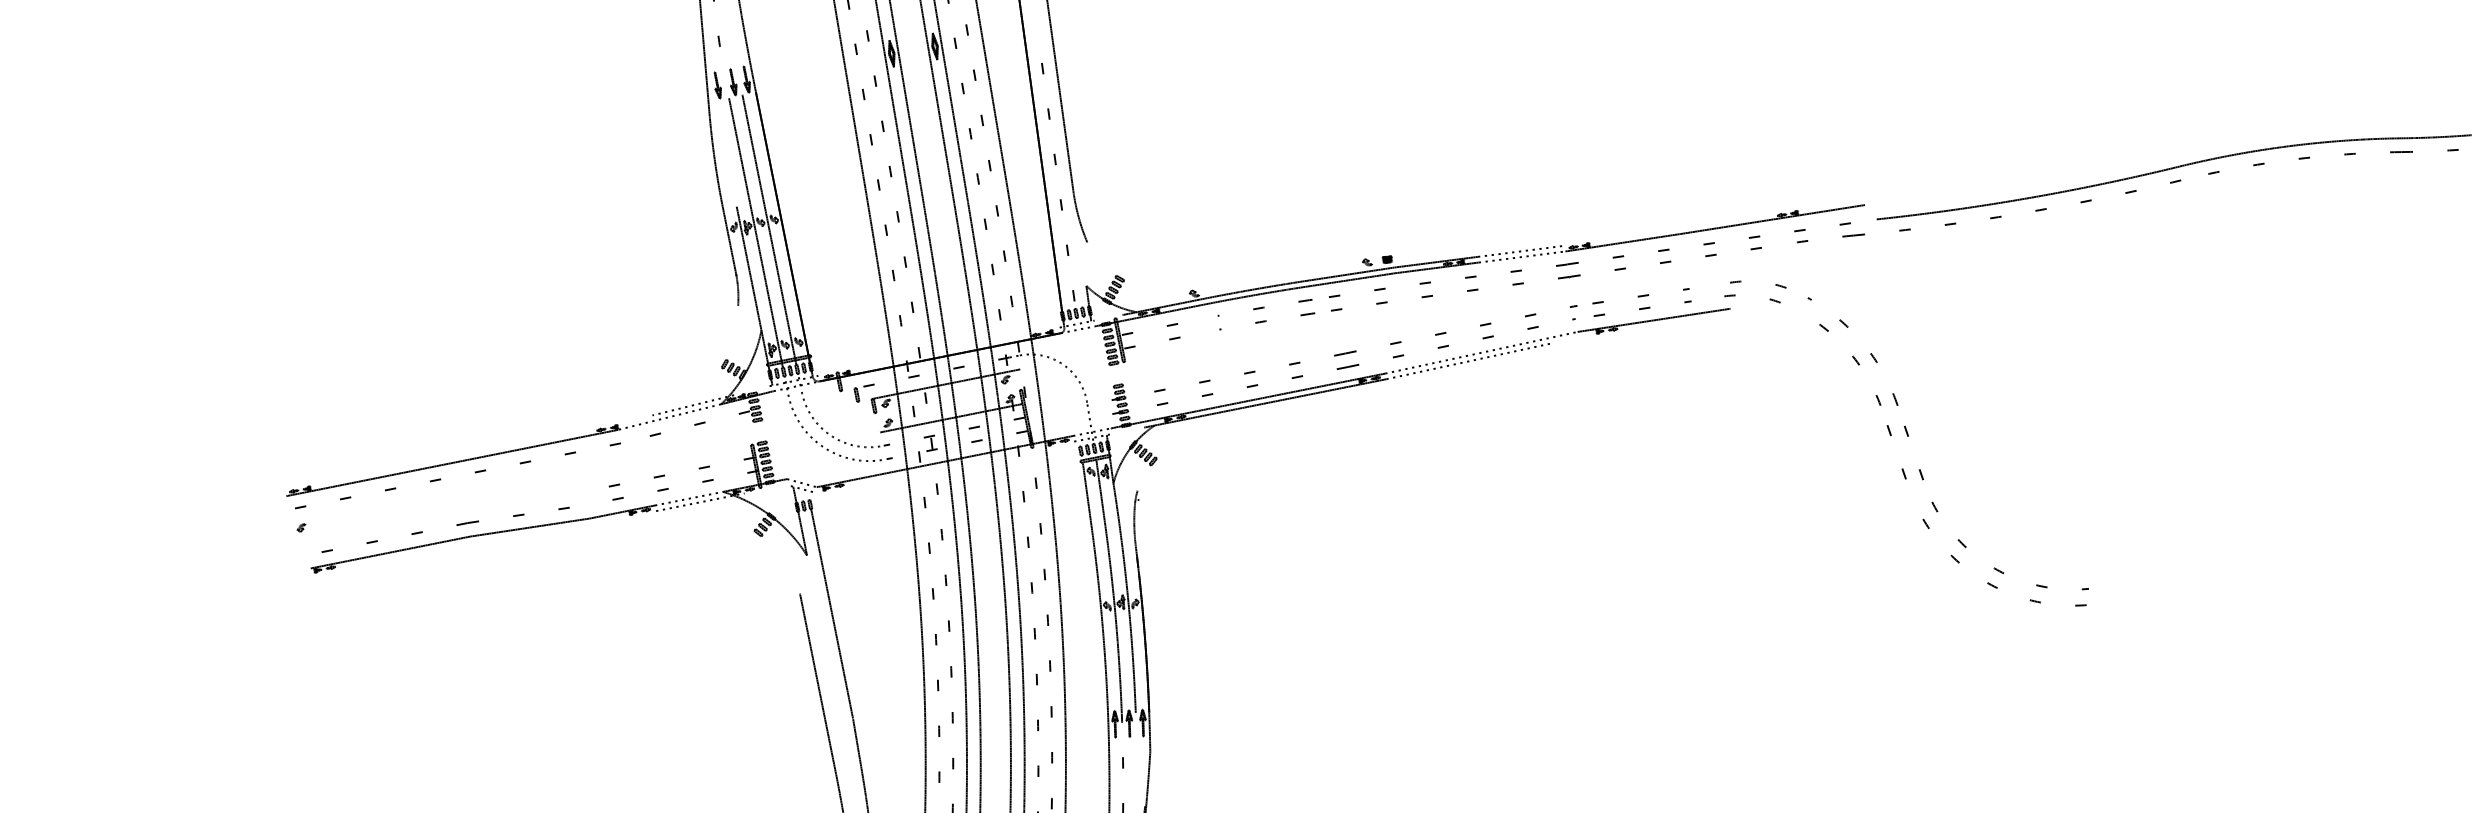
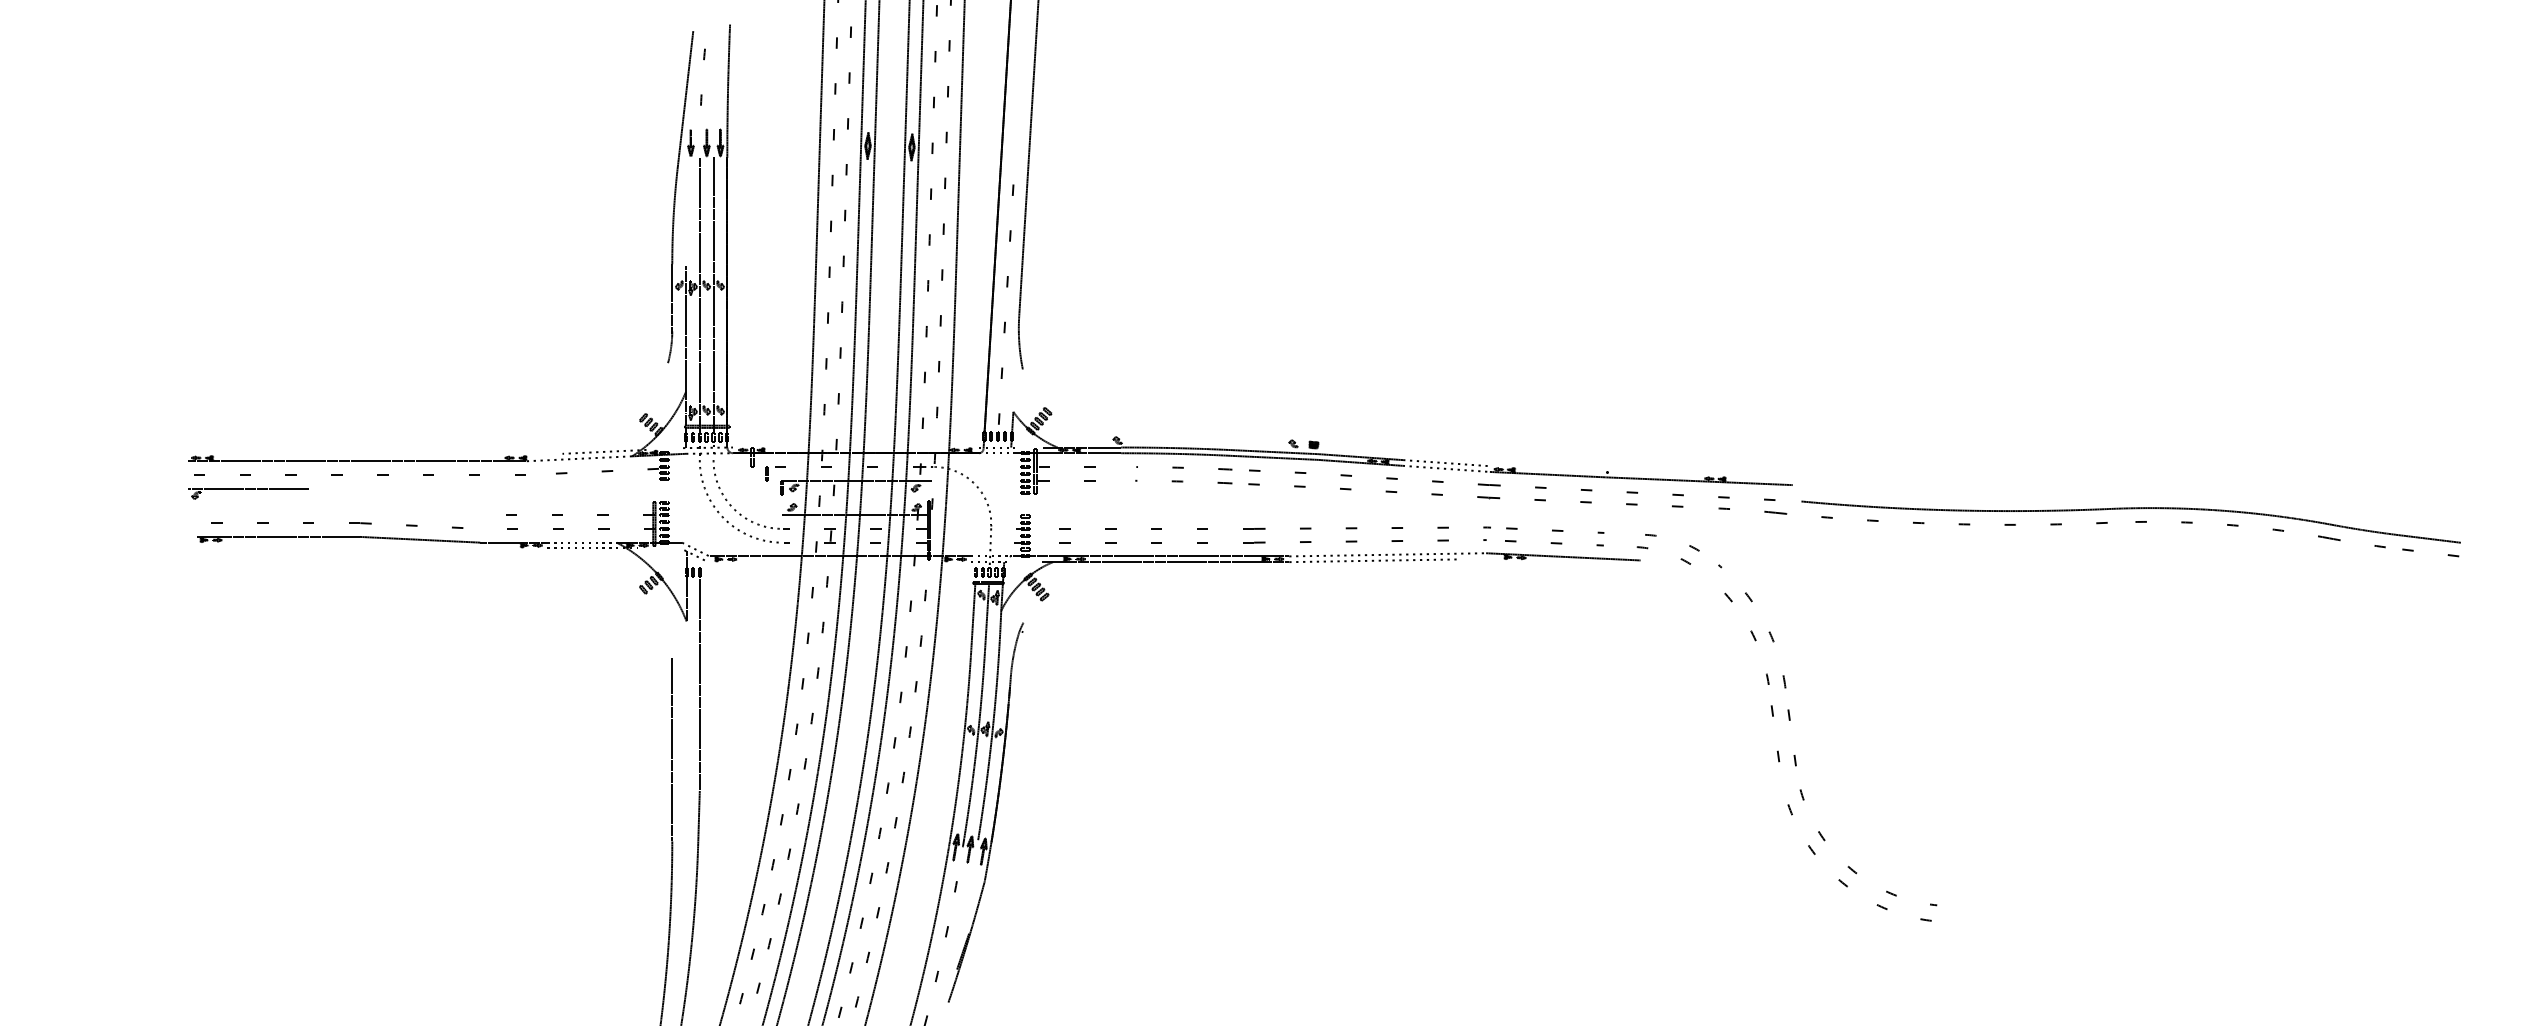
line: (351, 510) -> (248, 488), added

